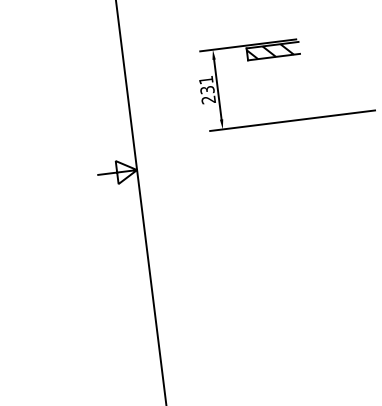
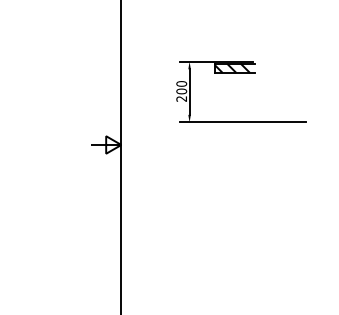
text: (206, 84) -> (181, 87), 231 -> 200

